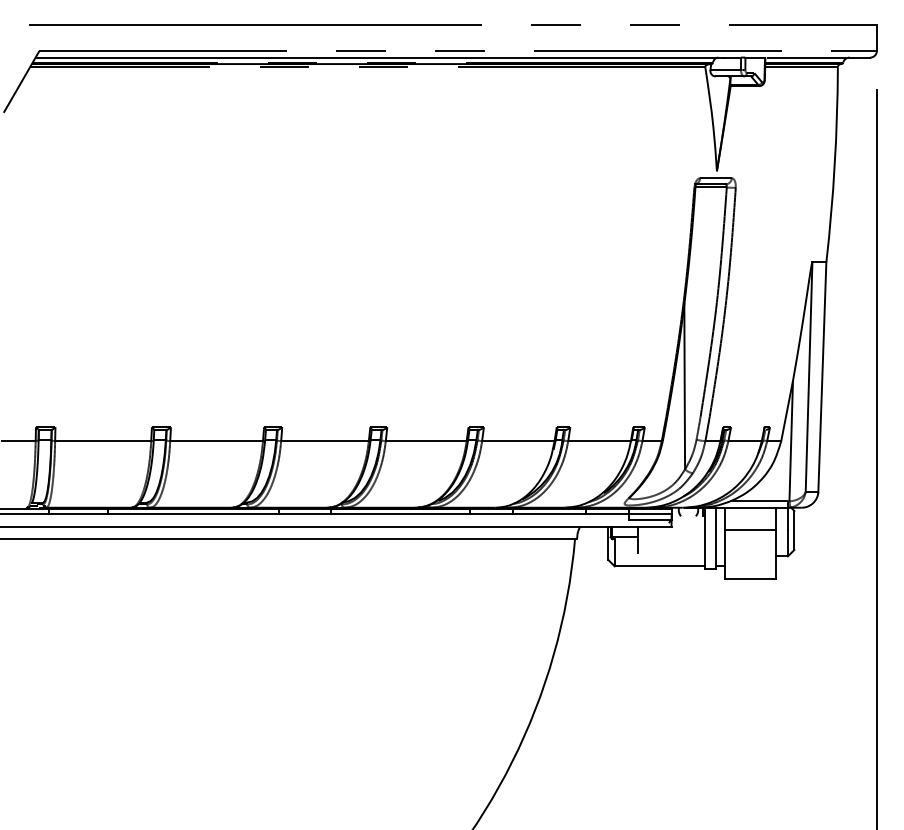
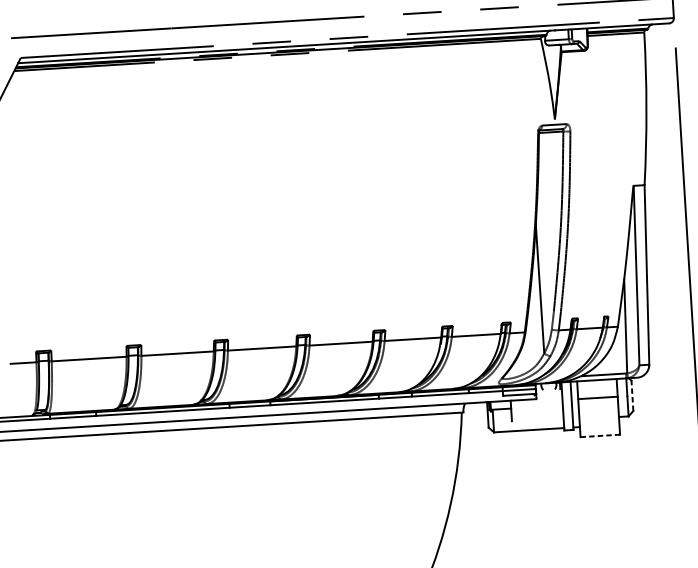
line: (794, 529) -> (632, 395), solid -> dashed
line: (750, 579) -> (600, 436), solid -> dashed

